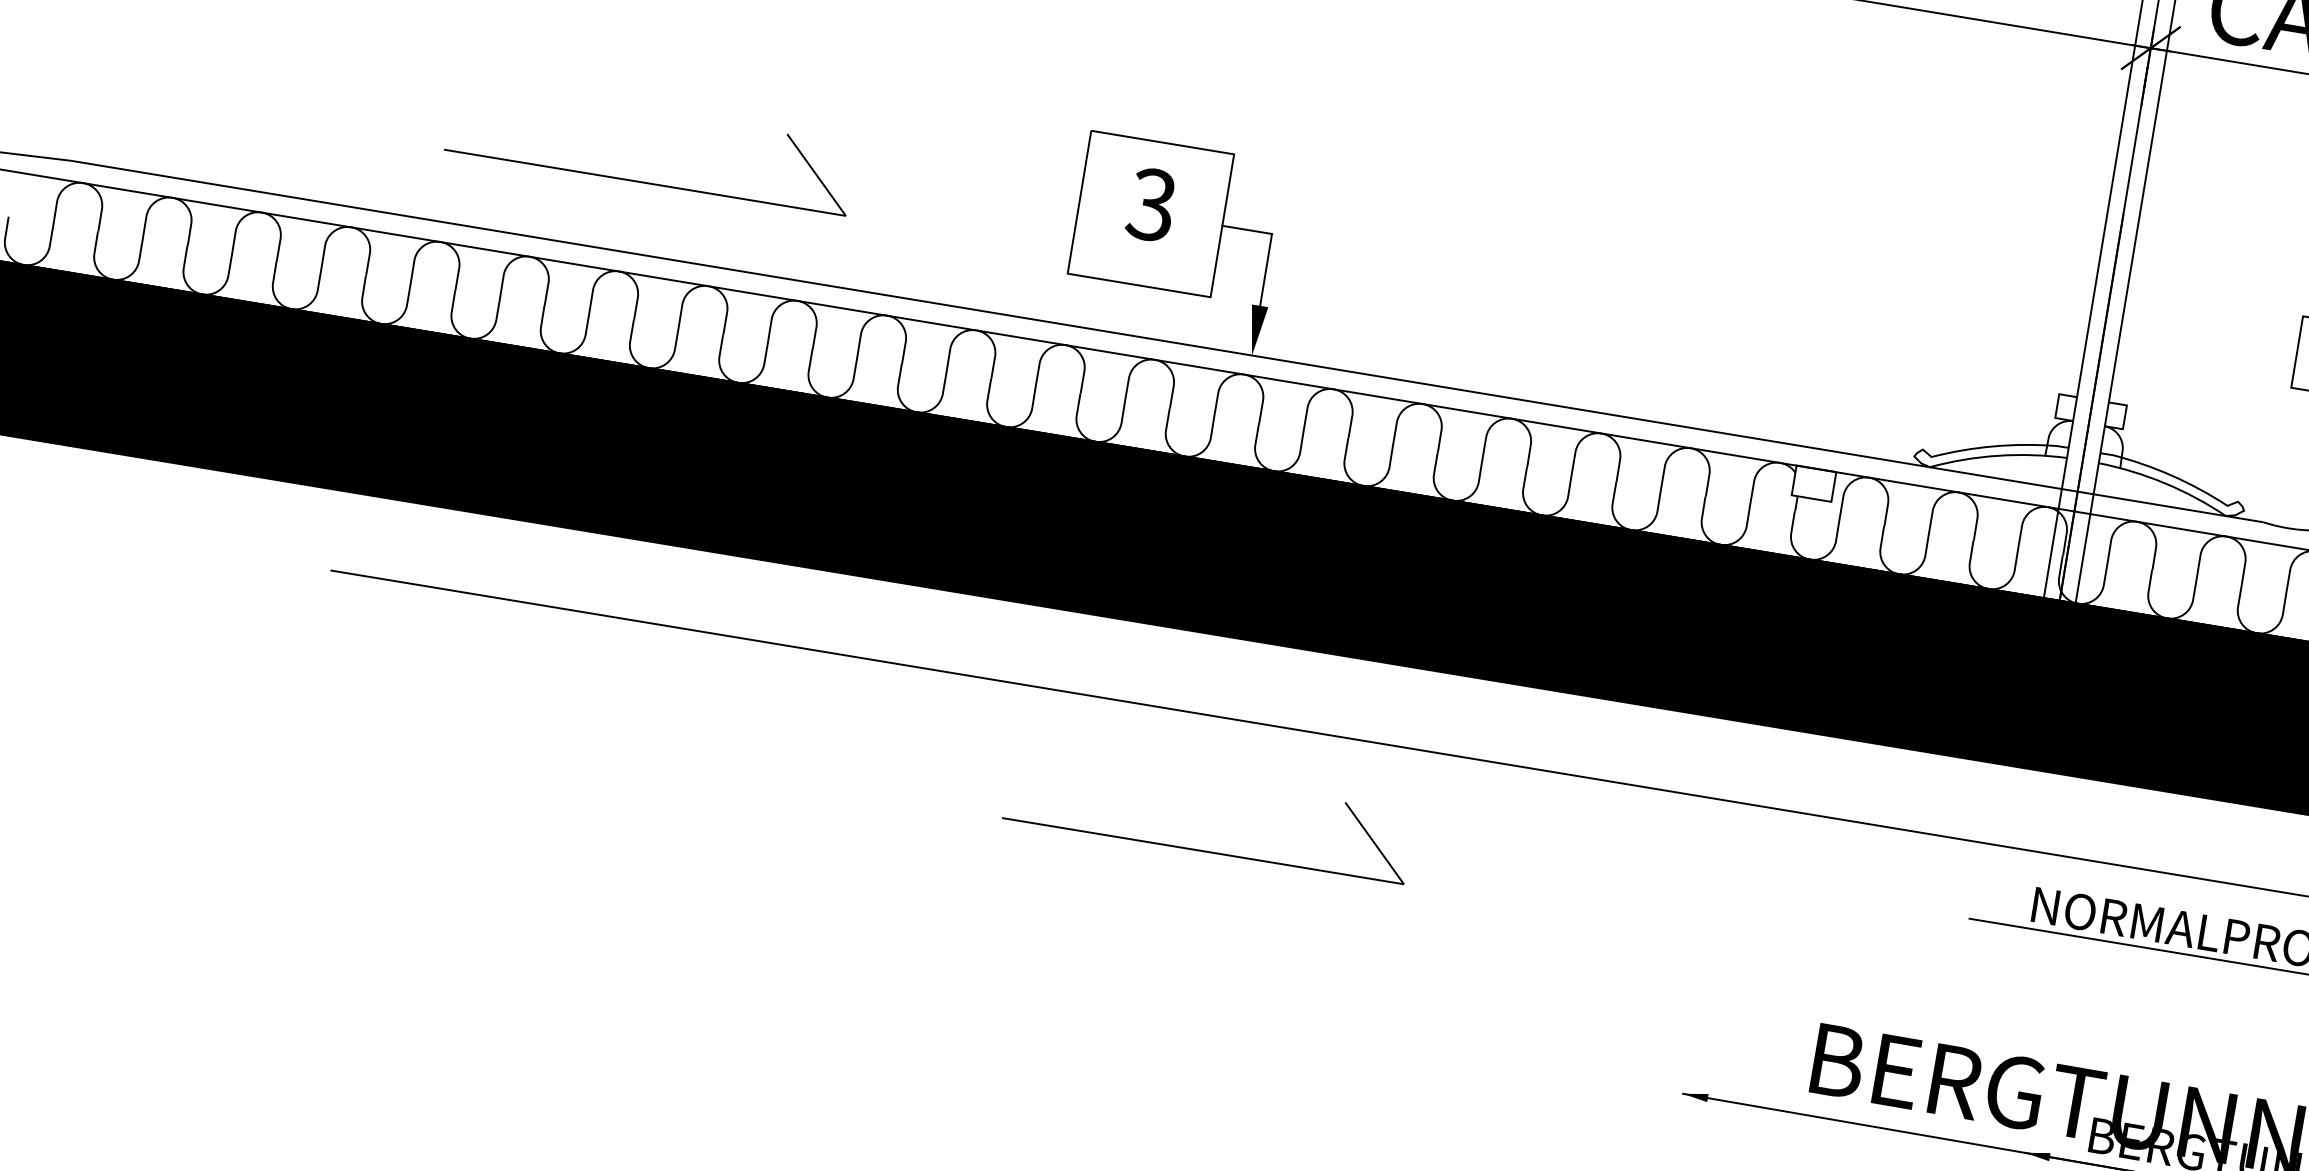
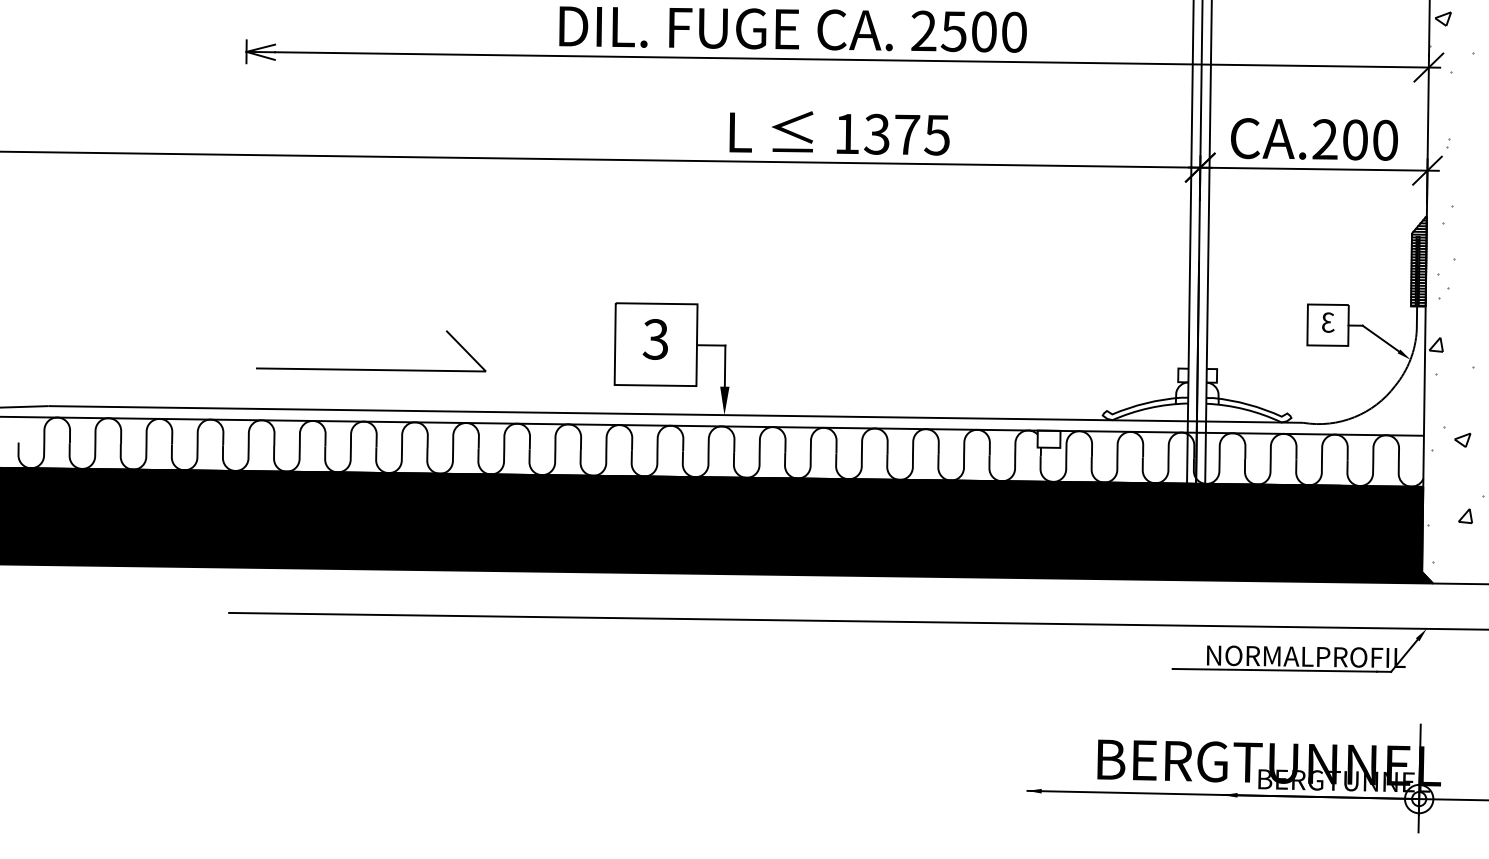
part: (1204, 850) -> (739, 695), removed

